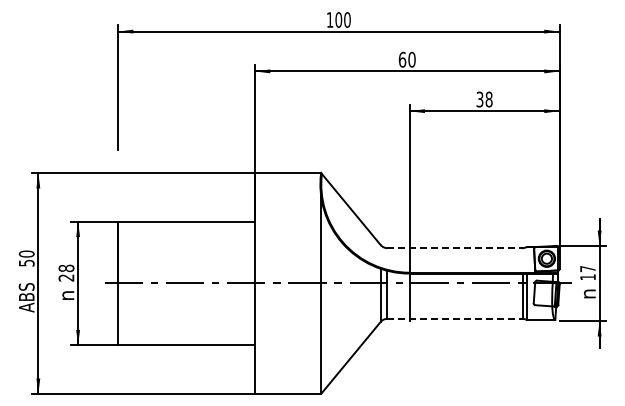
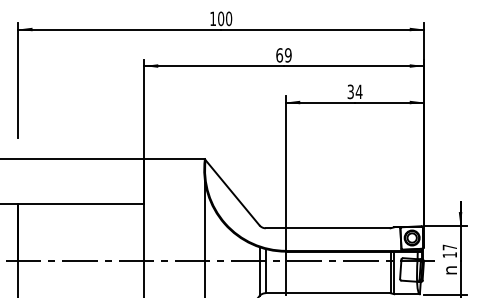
text: (411, 59) -> (287, 55), 60 -> 69
text: (488, 99) -> (358, 91), 38 -> 34
line: (455, 248) -> (328, 228), dashed -> solid
line: (455, 318) -> (328, 292), dashed -> solid

